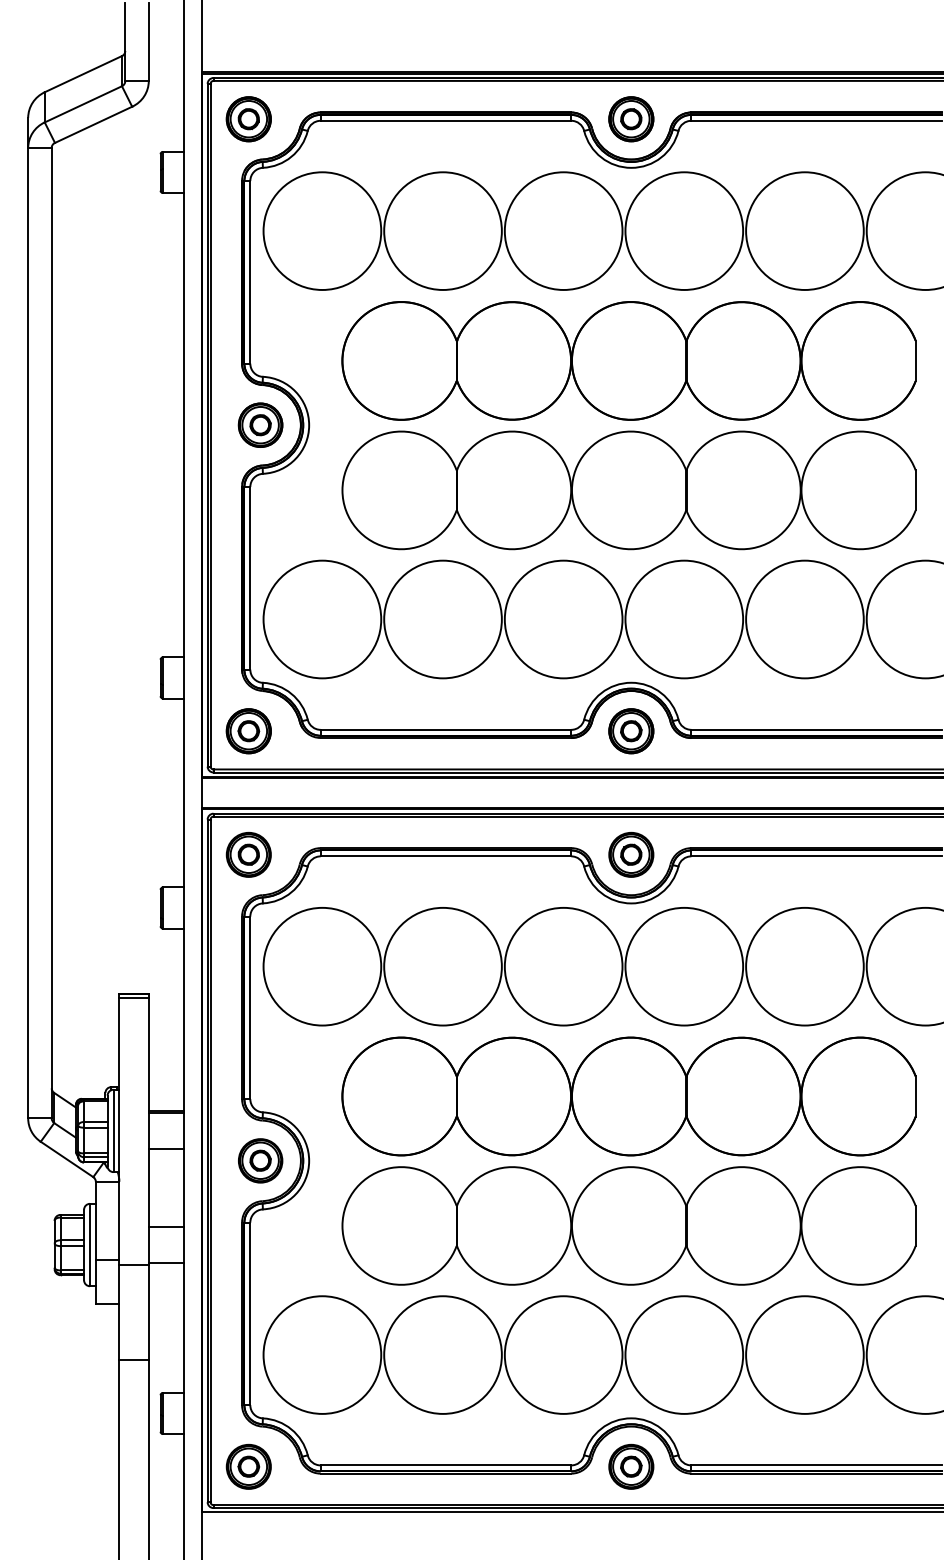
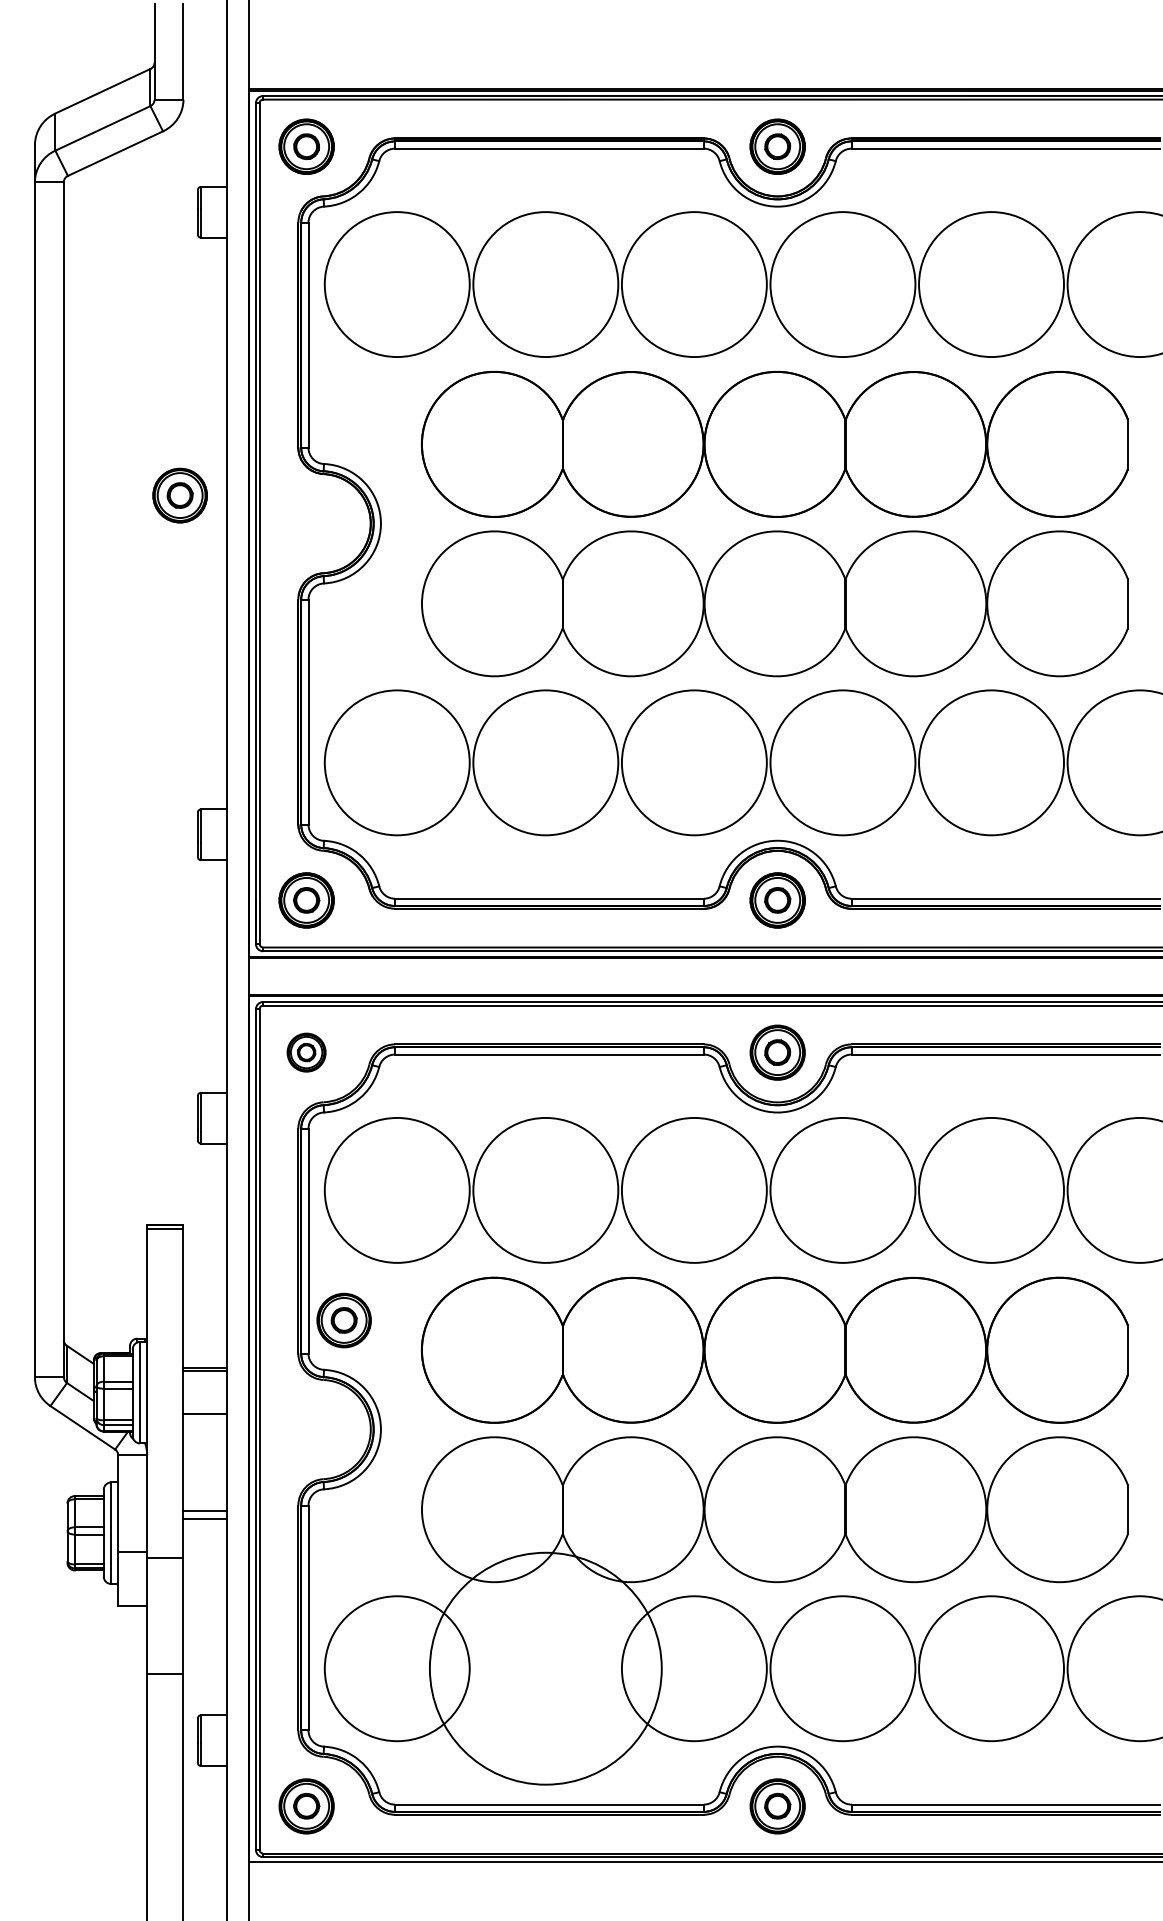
part: (260, 425) -> (179, 495), moved
part: (248, 854) -> (306, 1052), size x0.7
part: (260, 1160) -> (343, 1320), moved
line: (165, 1262) -> (204, 1518), moved
circle: (442, 1354) -> (545, 1668), size x1.6

